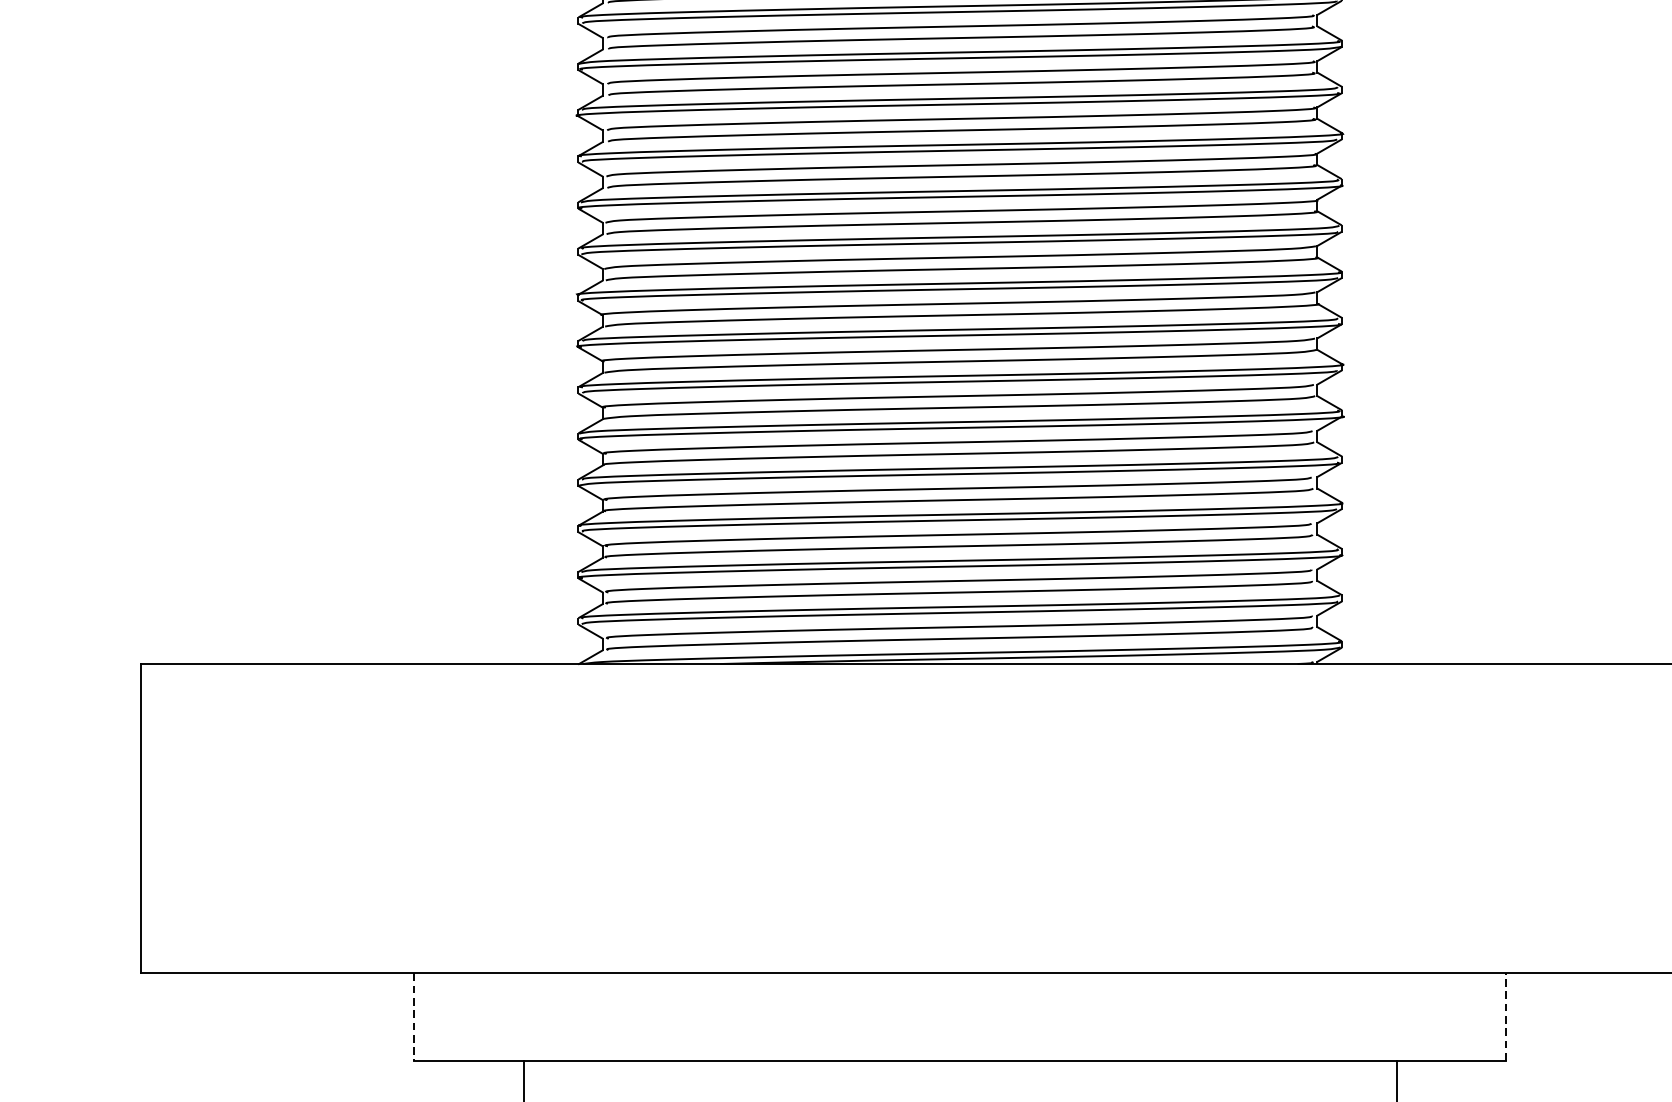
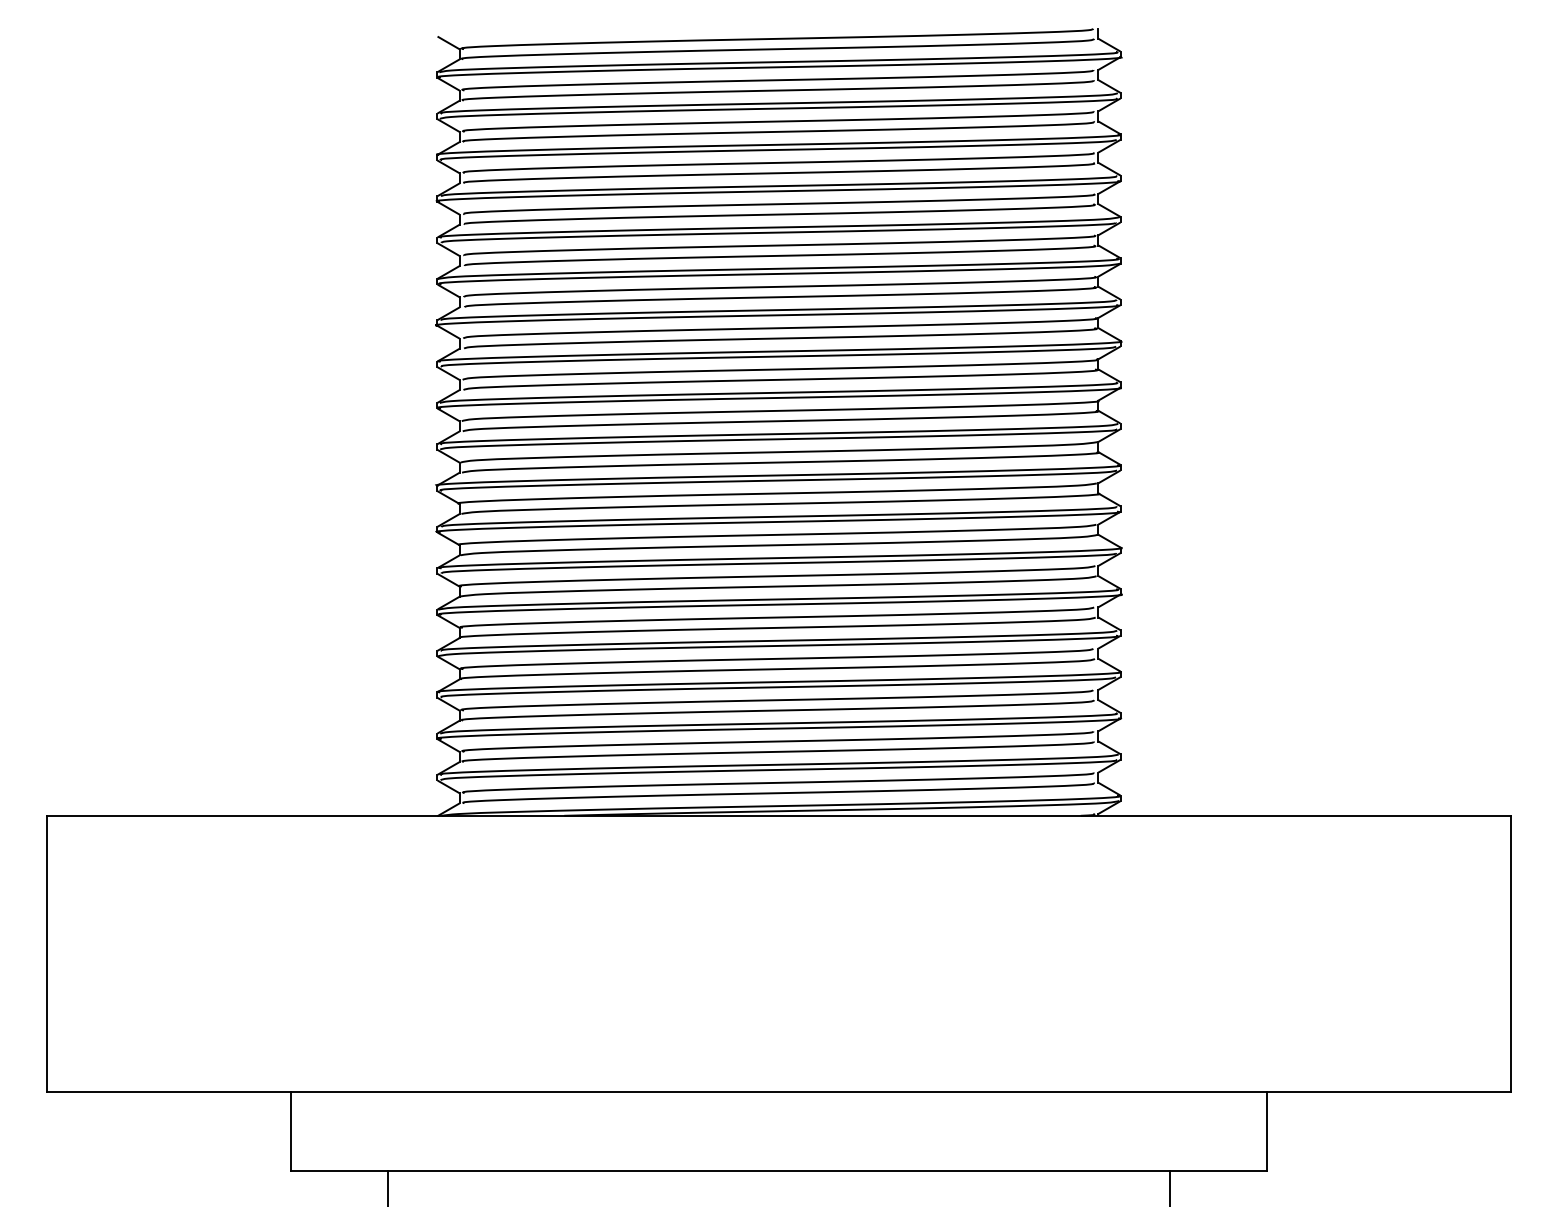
line: (414, 1016) -> (290, 1131), dashed -> solid
line: (1506, 1016) -> (1267, 1131), dashed -> solid

